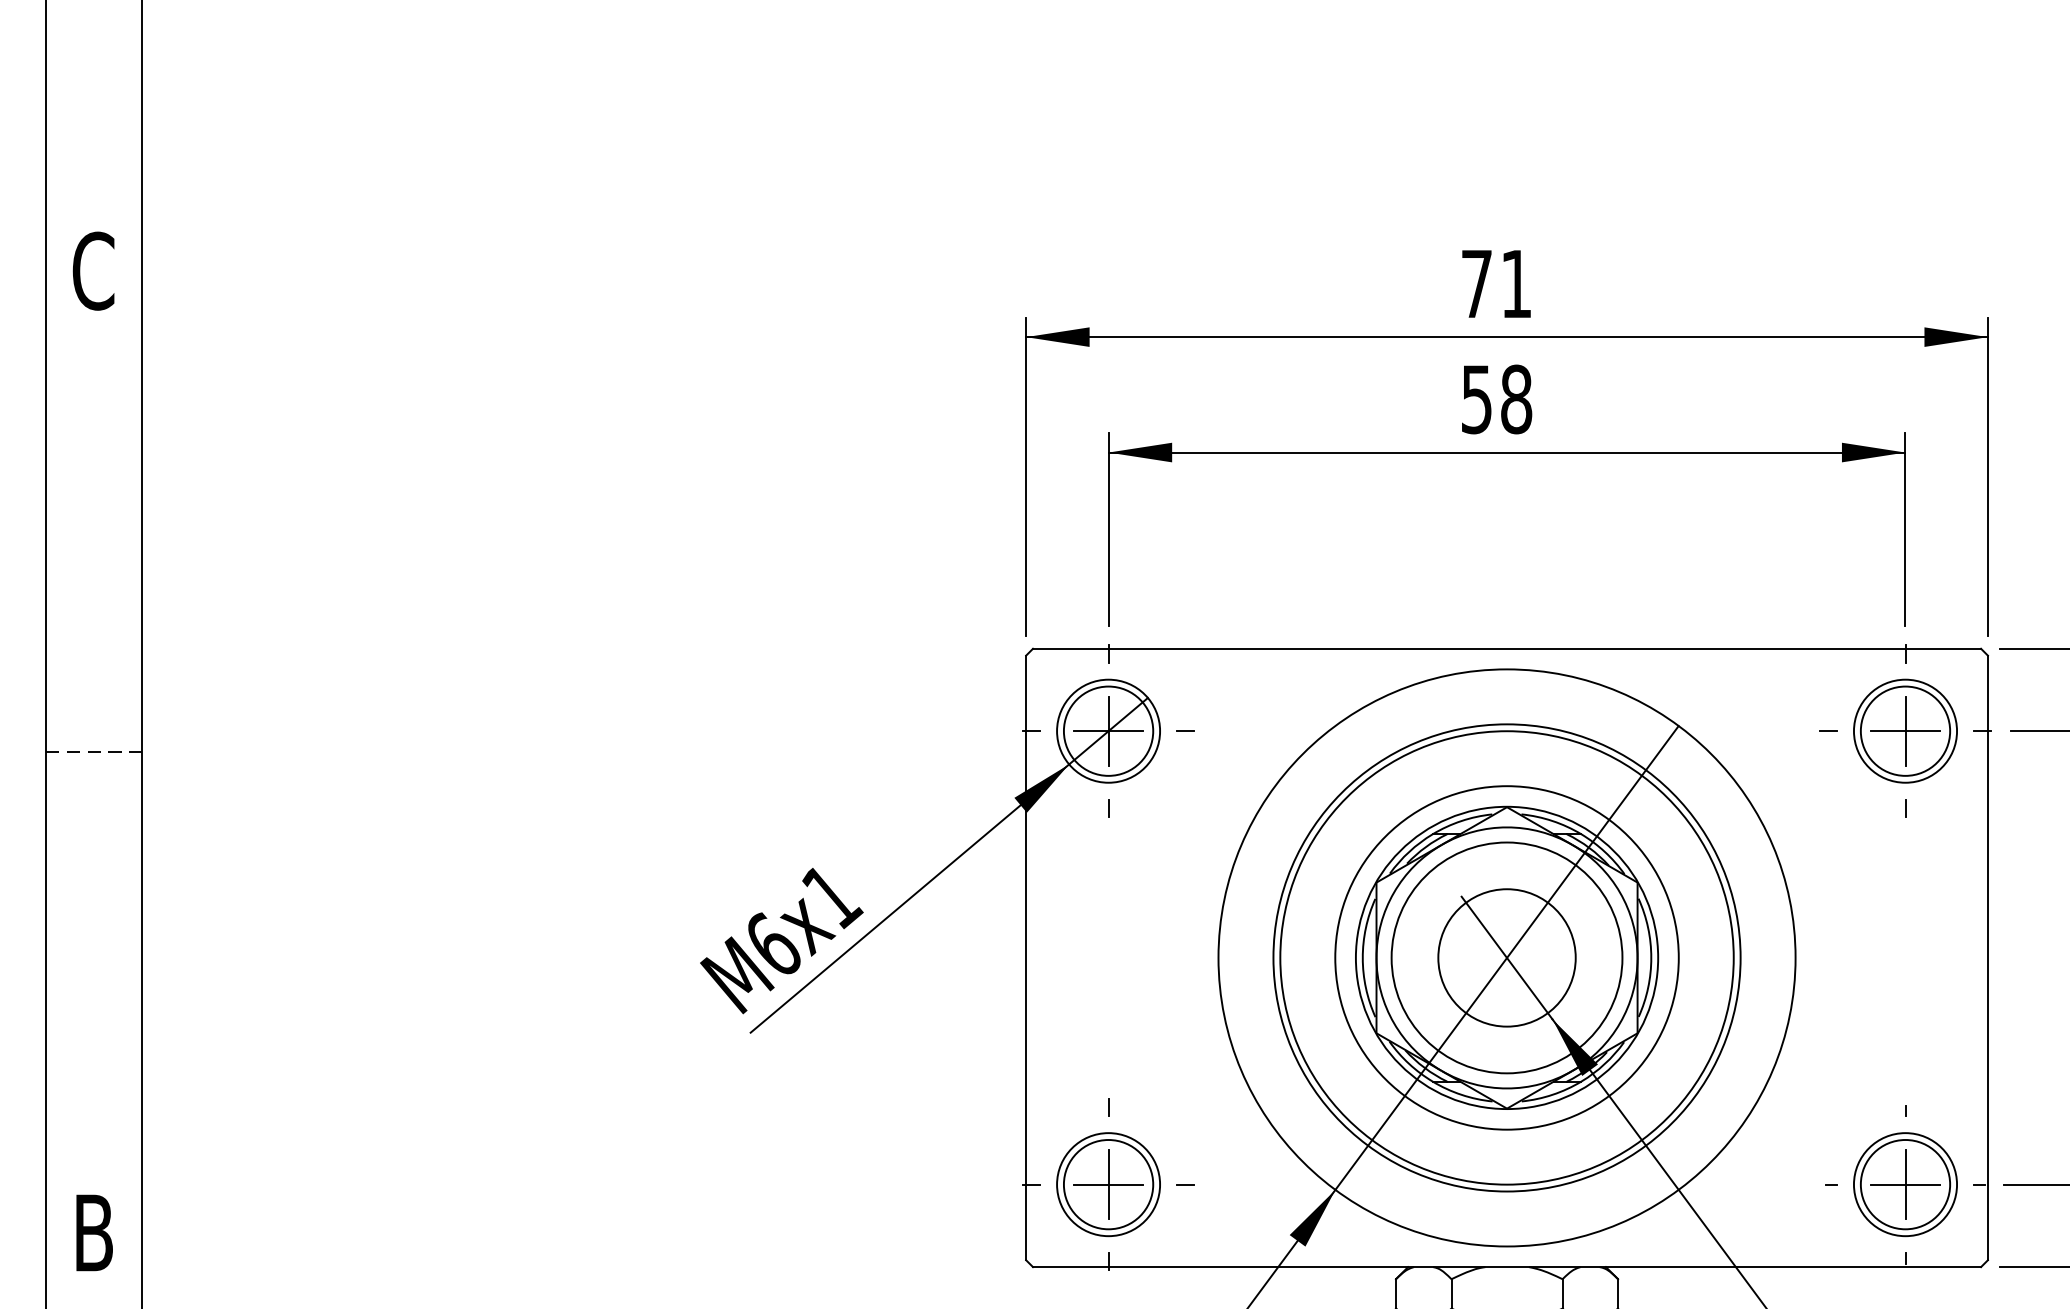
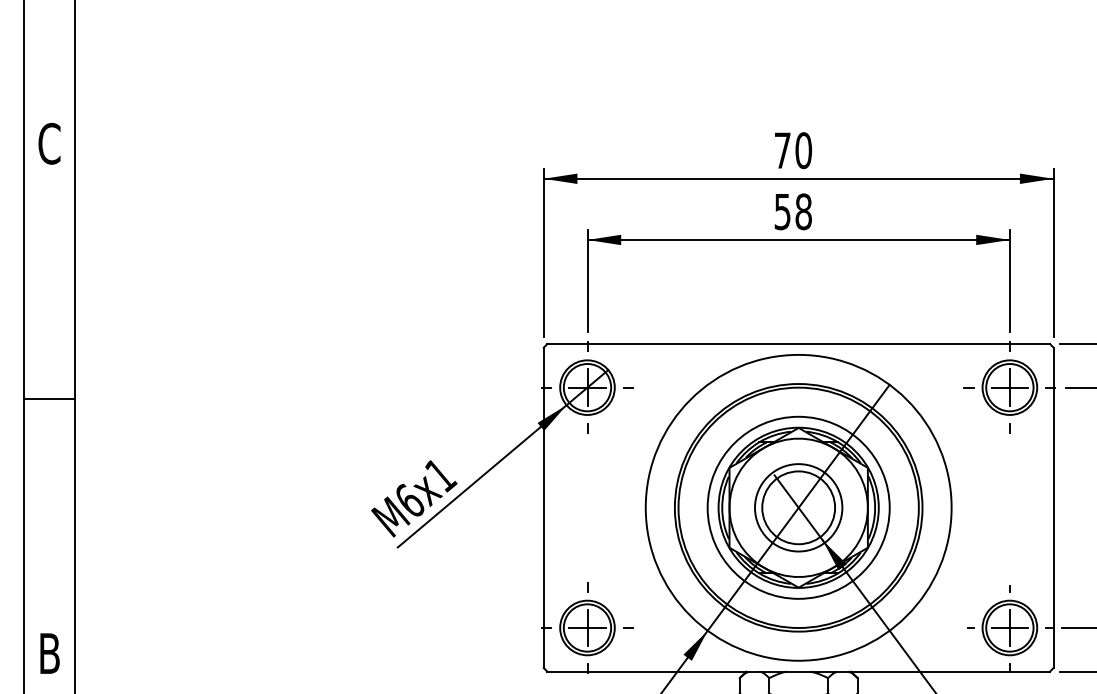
text: (1516, 283) -> (803, 150), 71 -> 70
line: (93, 751) -> (49, 398), dashed -> solid
circle: (1506, 957) -> (798, 507), size x0.71

